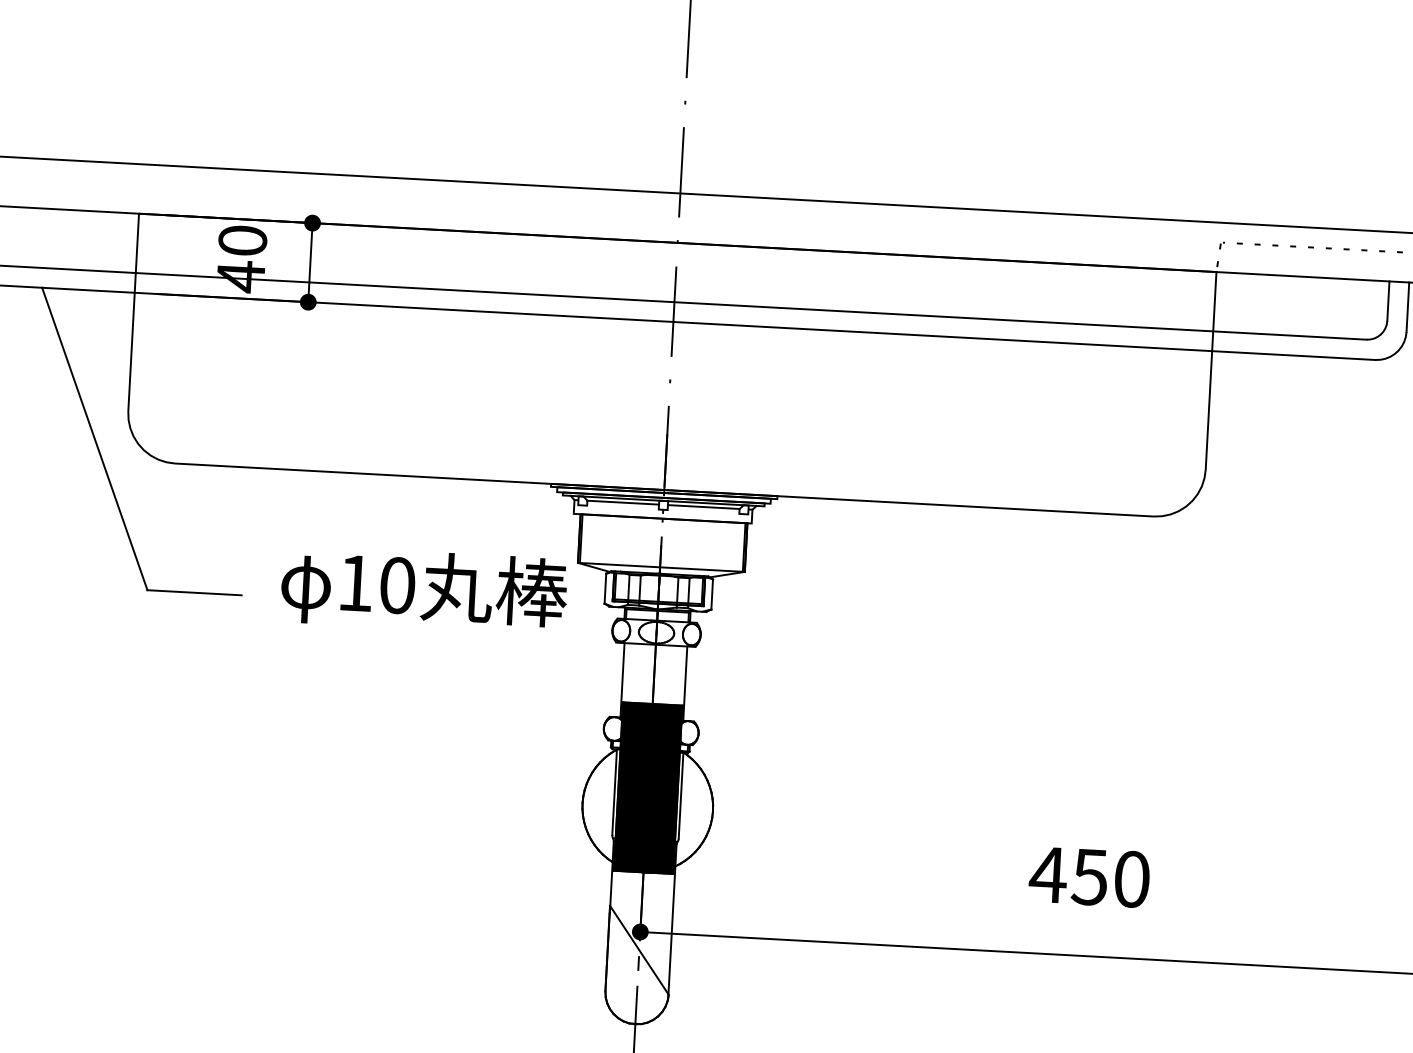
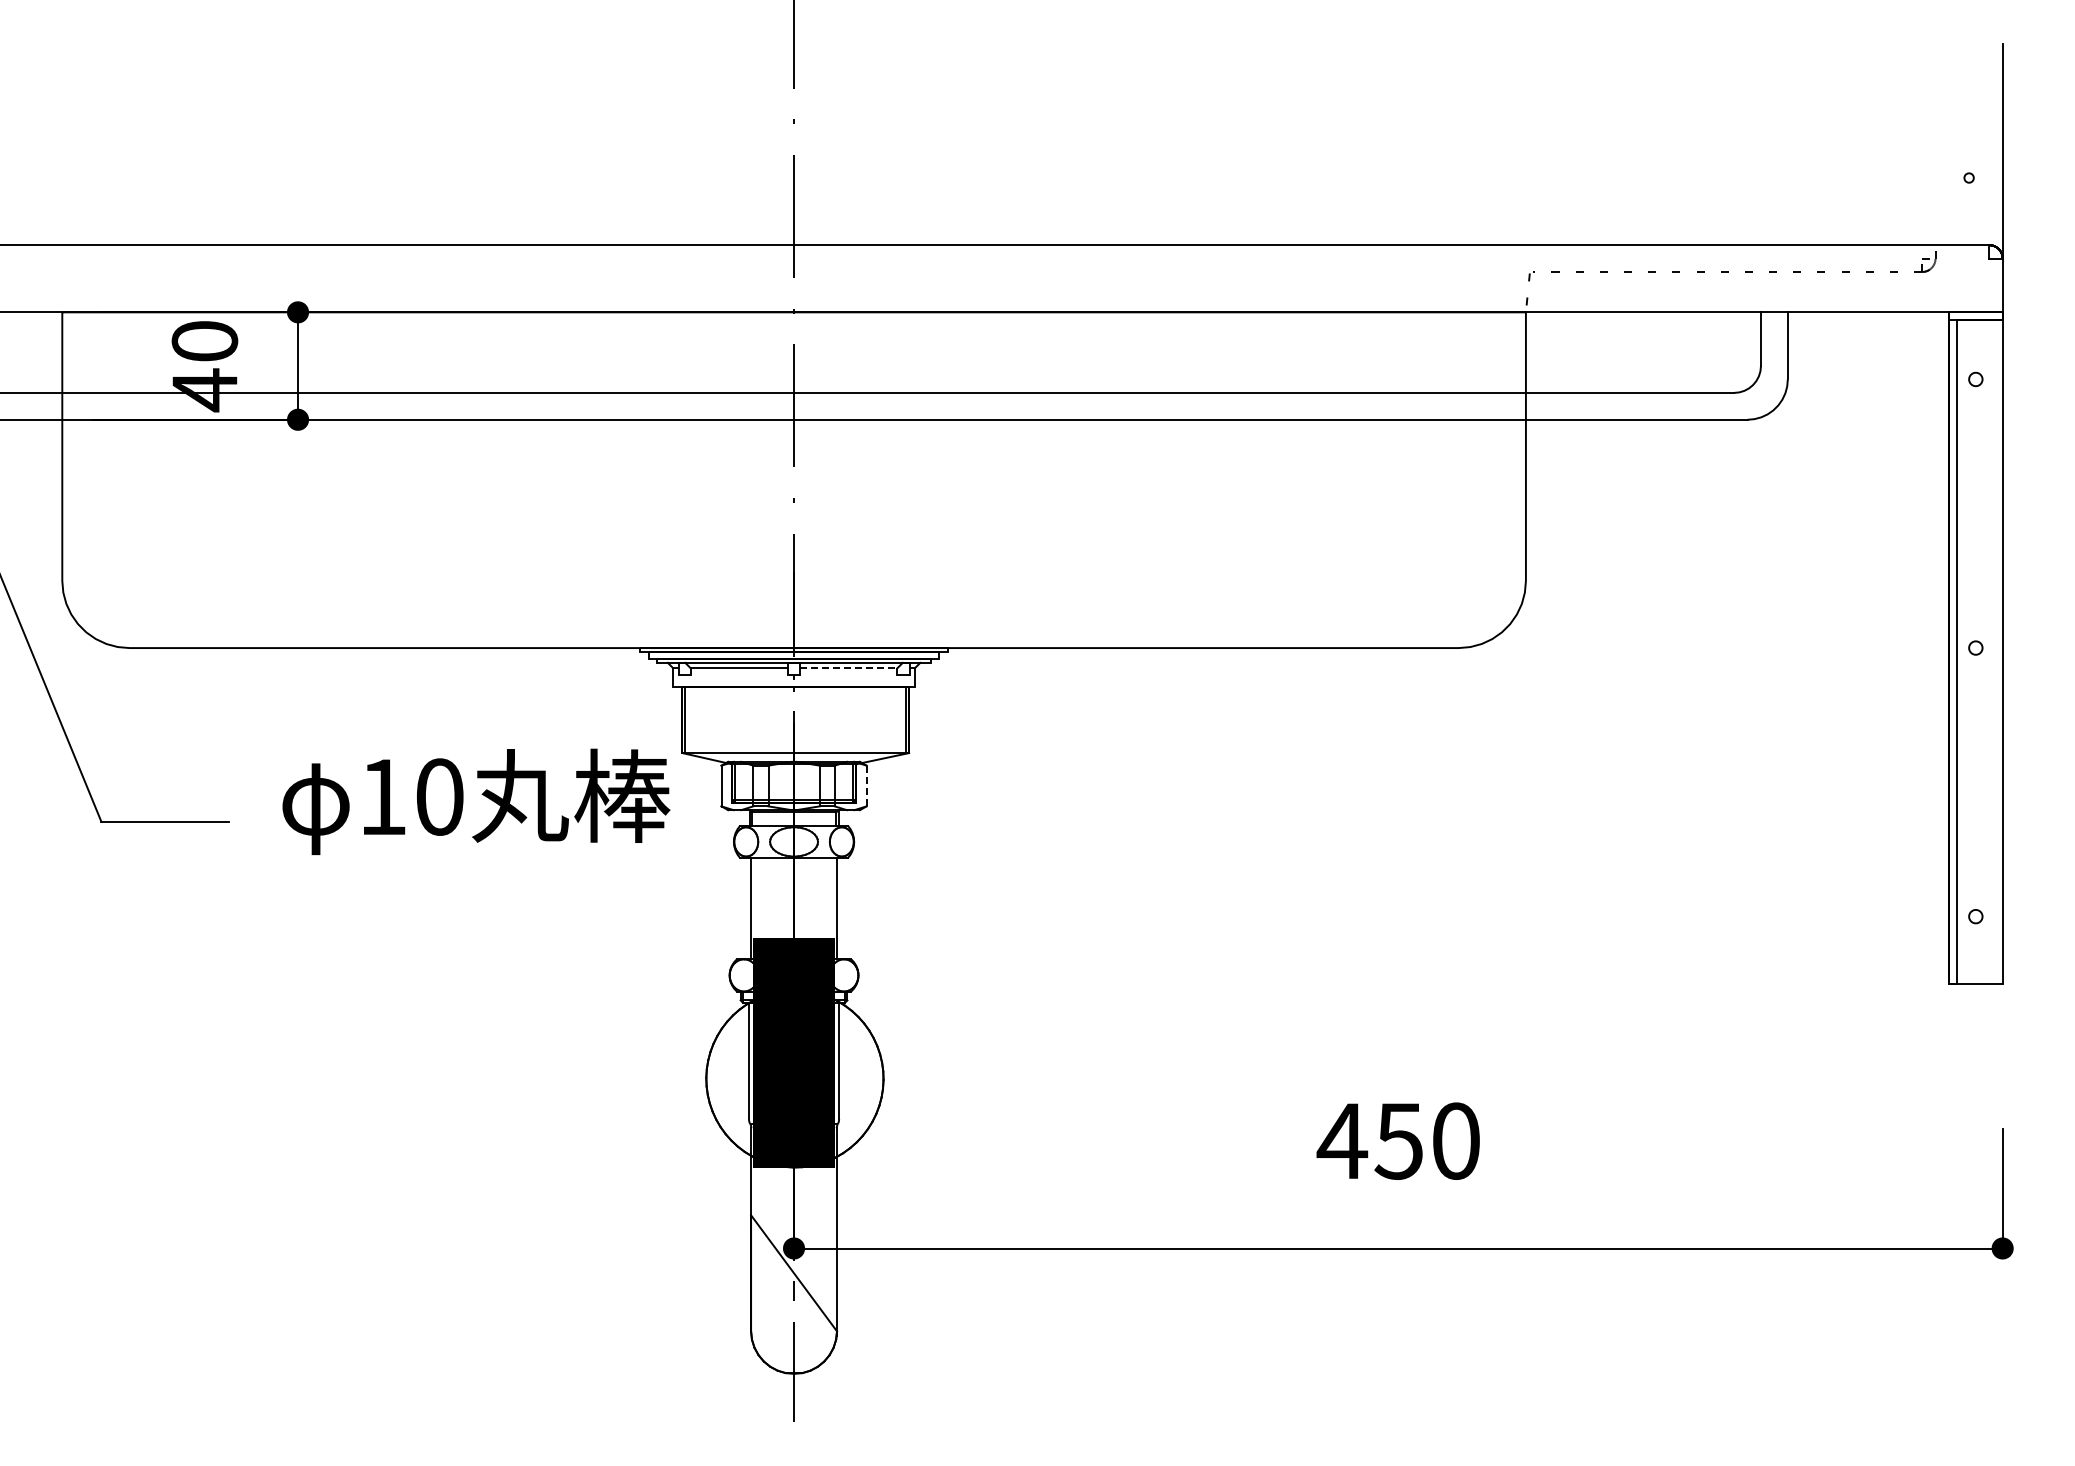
line: (703, 507) -> (848, 668), solid -> dashed
line: (712, 594) -> (866, 786), solid -> dashed

